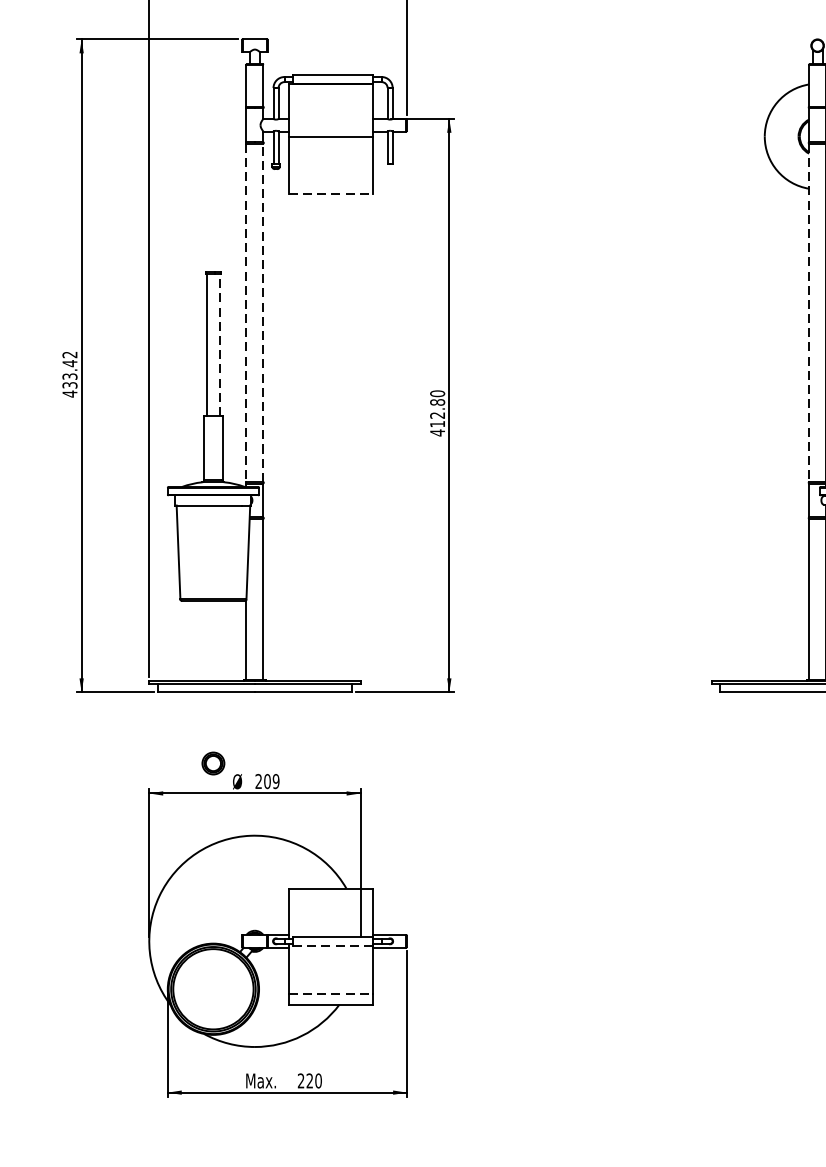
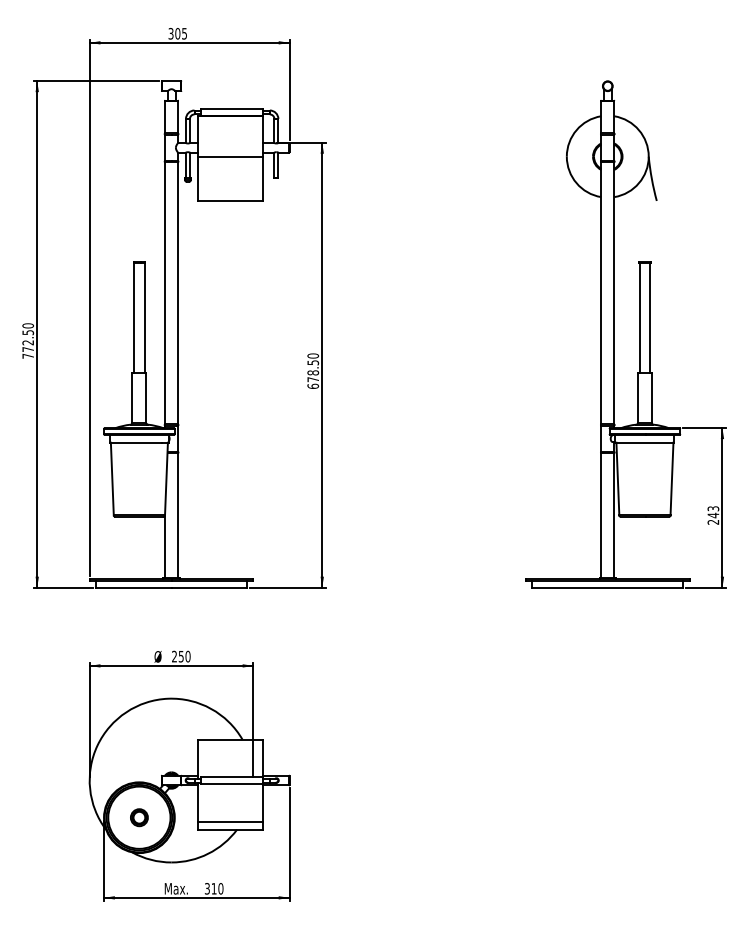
line: (330, 193) -> (230, 200), dashed -> solid
line: (263, 311) -> (178, 292), dashed -> solid
line: (247, 313) -> (165, 293), dashed -> solid
line: (809, 313) -> (601, 293), dashed -> solid
line: (220, 344) -> (144, 317), dashed -> solid
text: (70, 375) -> (28, 341), 433.42 -> 772.50
text: (437, 417) -> (313, 374), 412.80 -> 678.50
part: (213, 763) -> (139, 817), moved
text: (271, 781) -> (184, 656), 209 -> 250
line: (333, 945) -> (232, 783), dashed -> solid
line: (330, 994) -> (230, 821), dashed -> solid
text: (305, 1080) -> (210, 888), 220 -> 310

